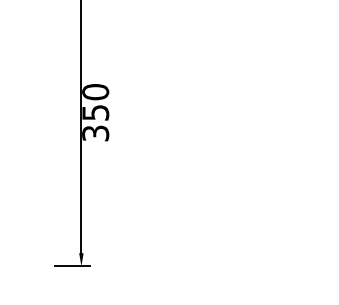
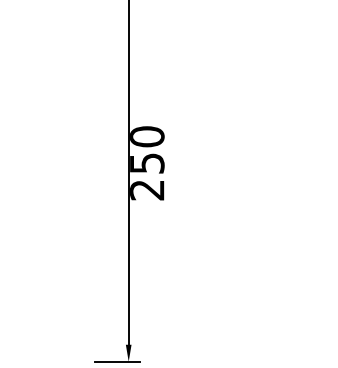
text: (95, 133) -> (146, 190), 350 -> 250

